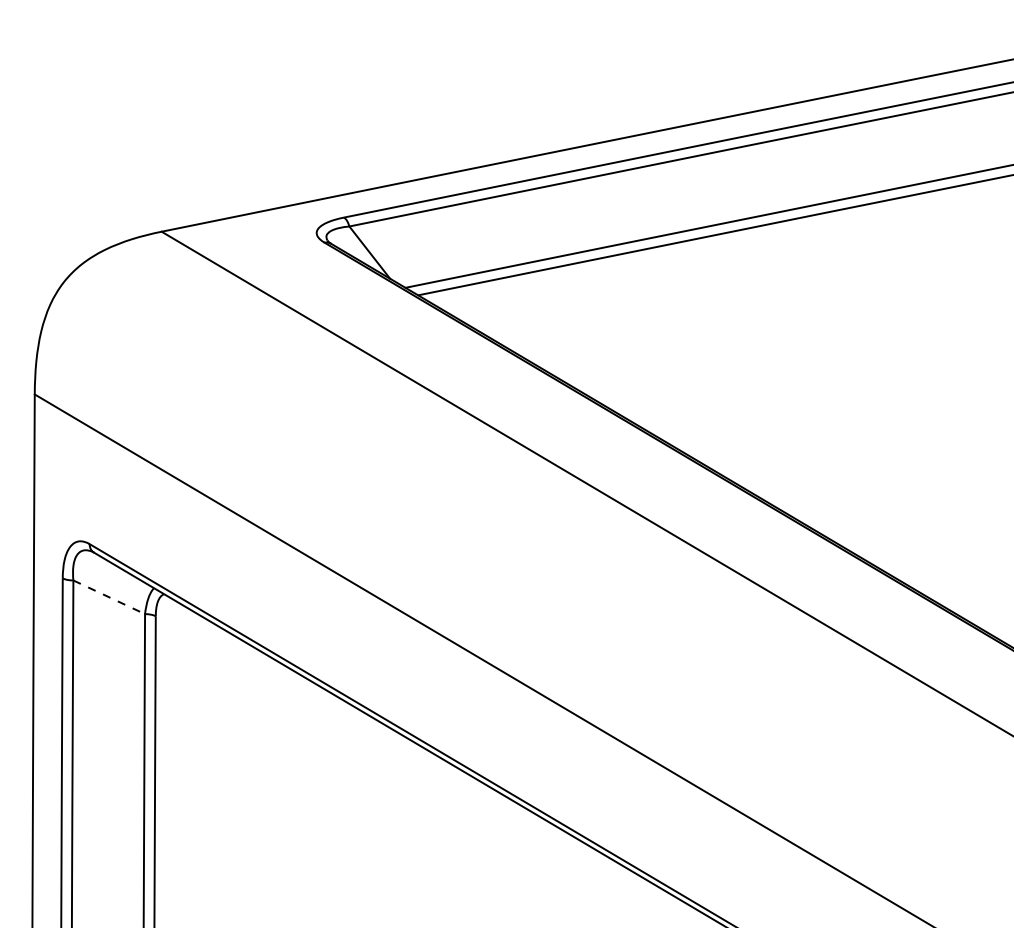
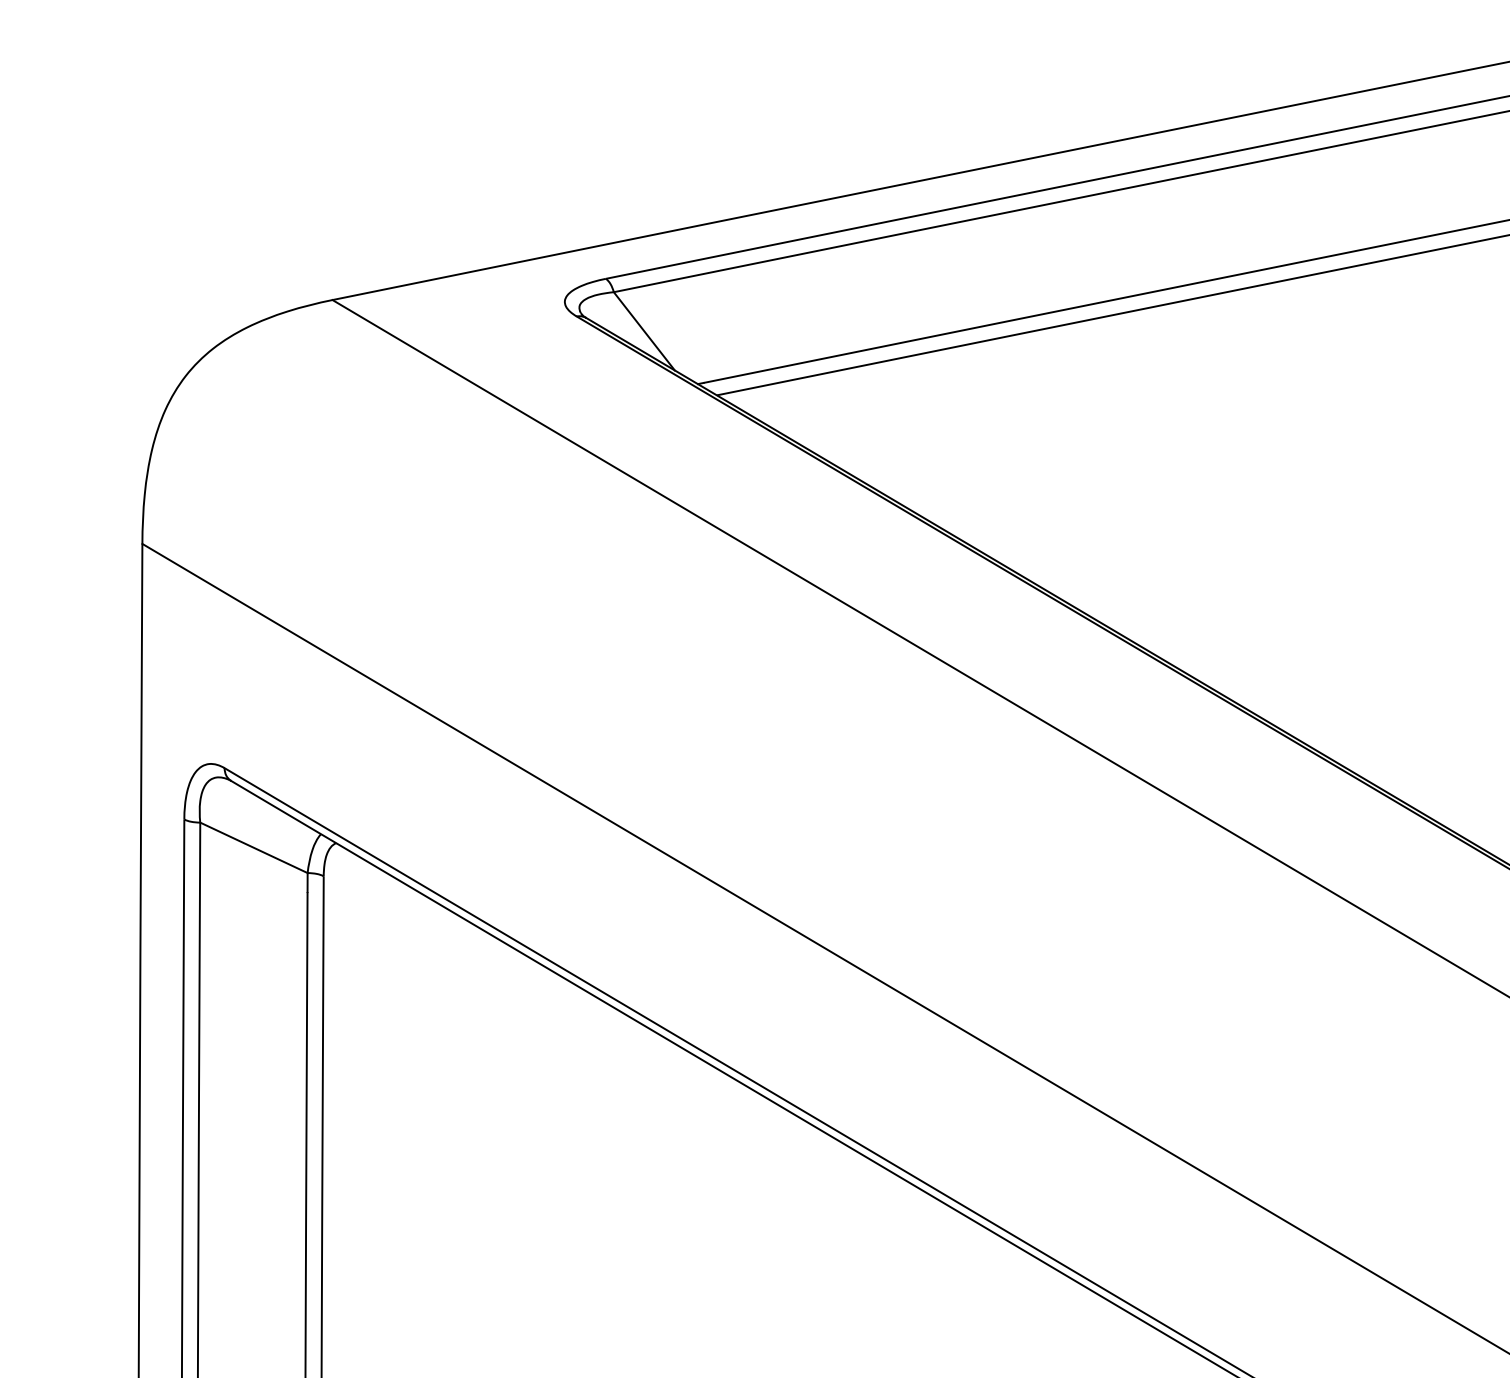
line: (109, 597) -> (254, 848), dashed -> solid

